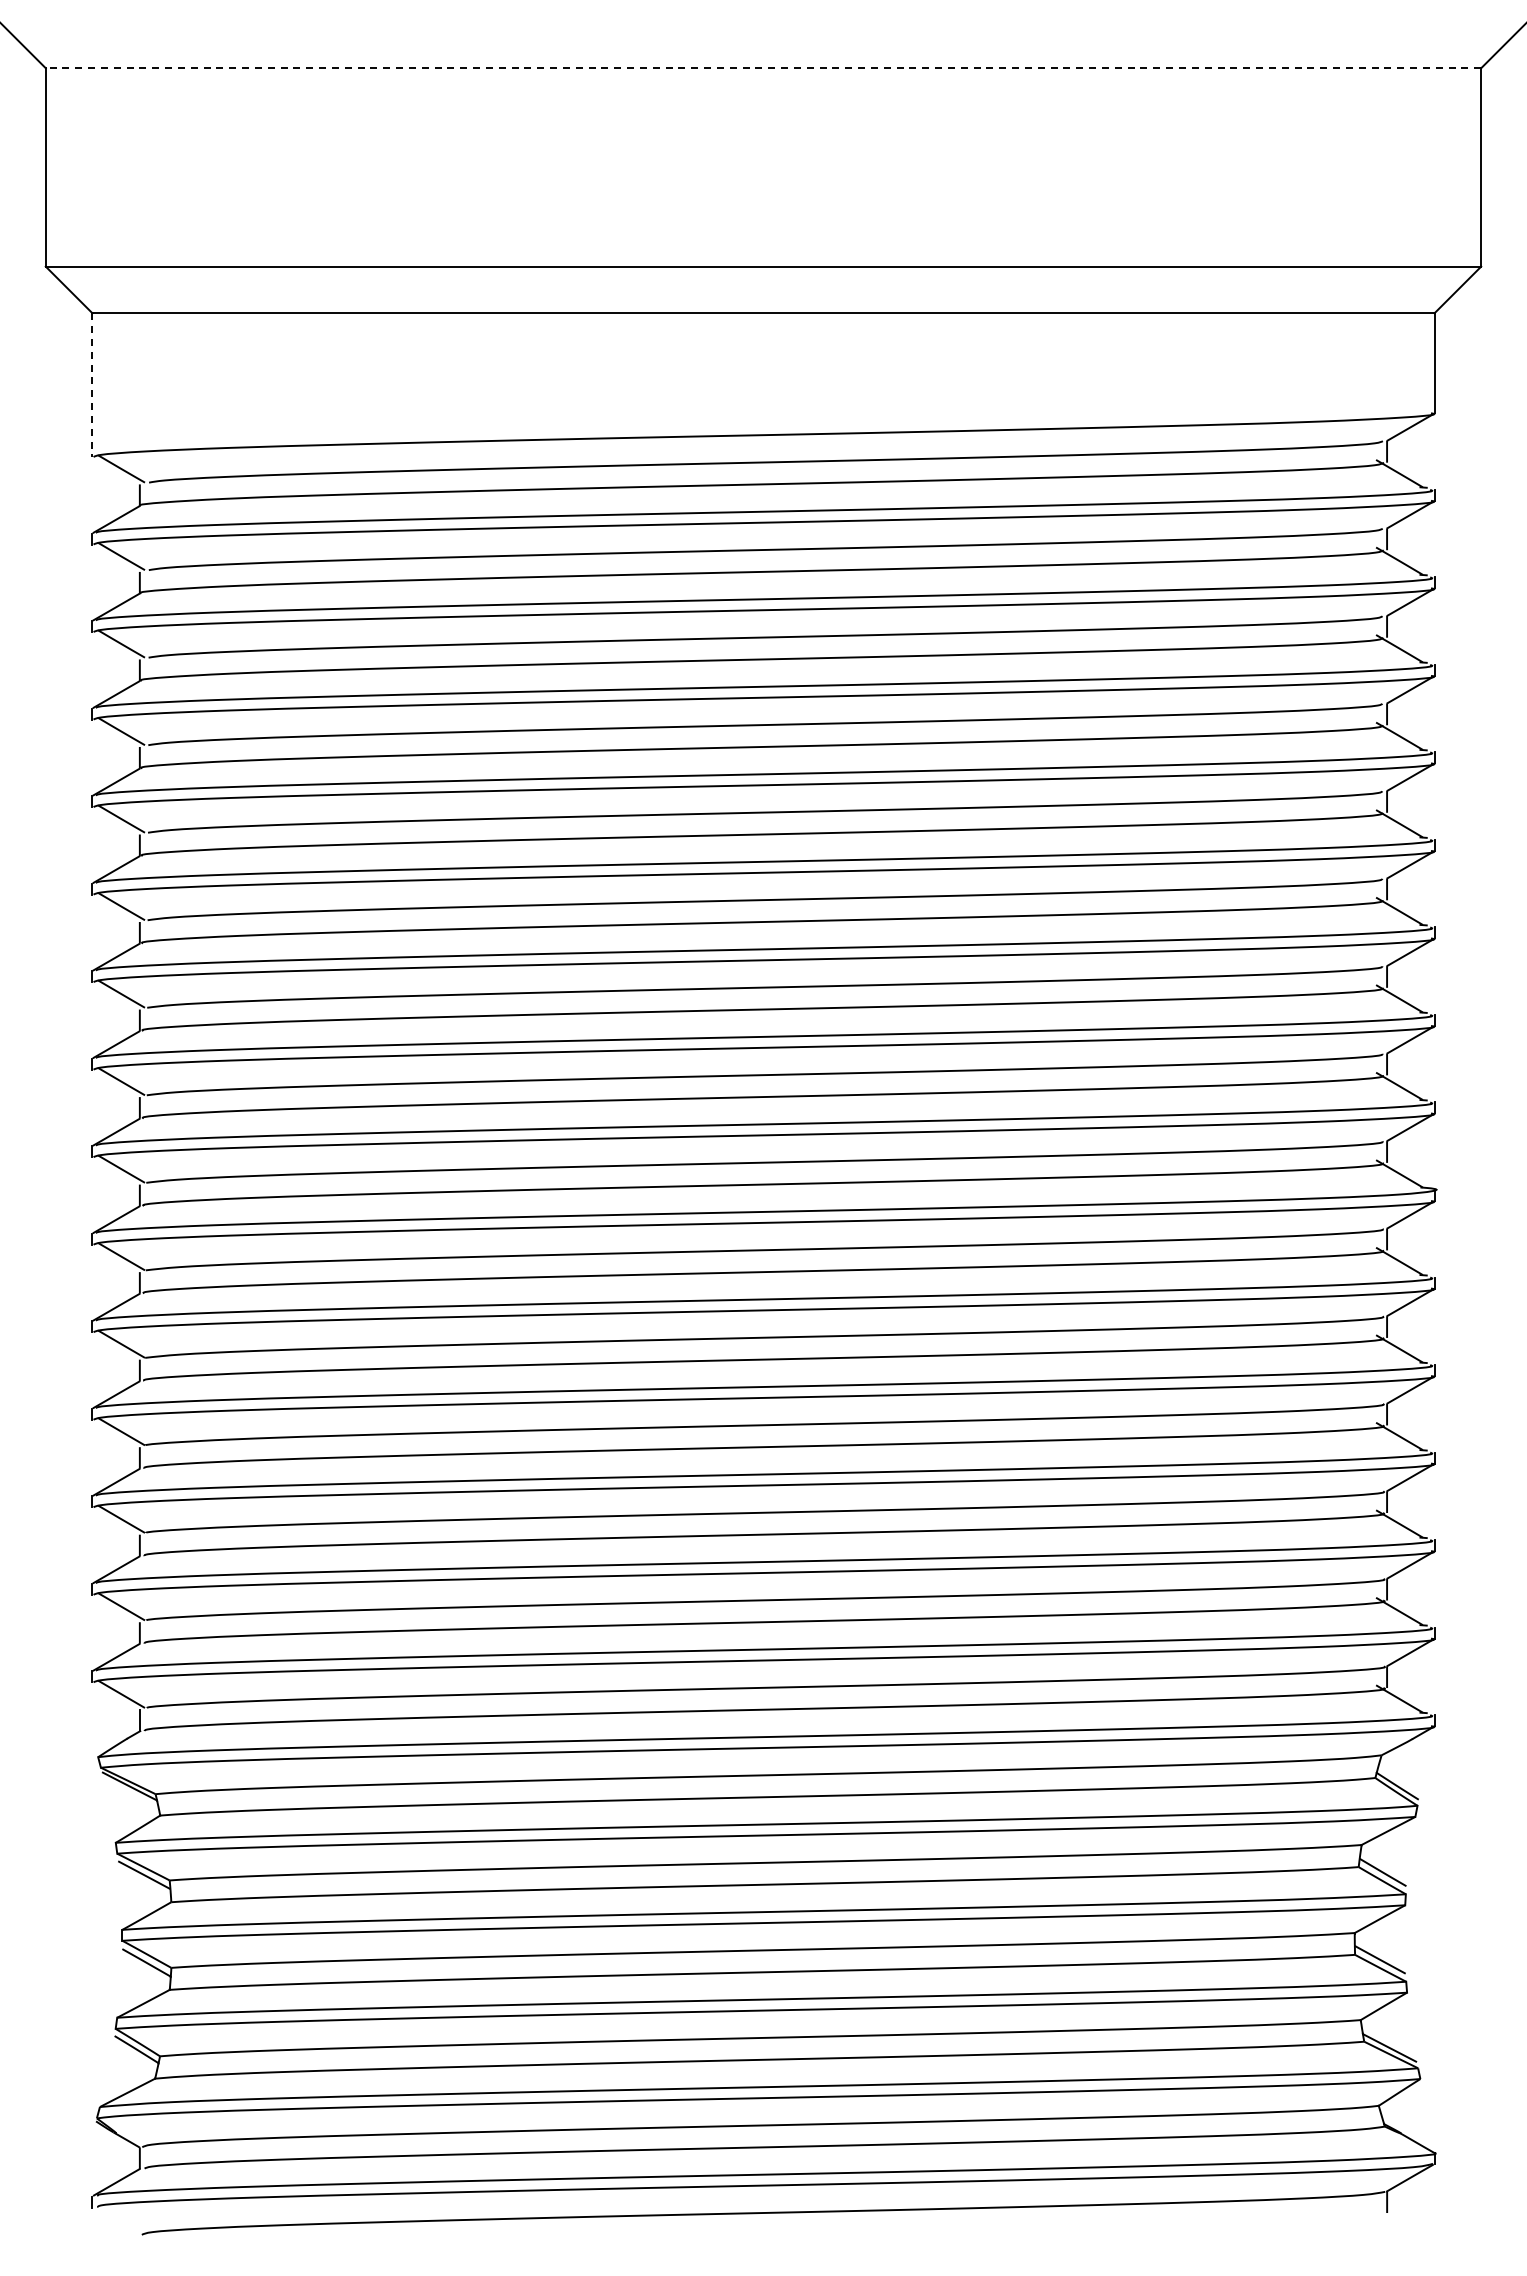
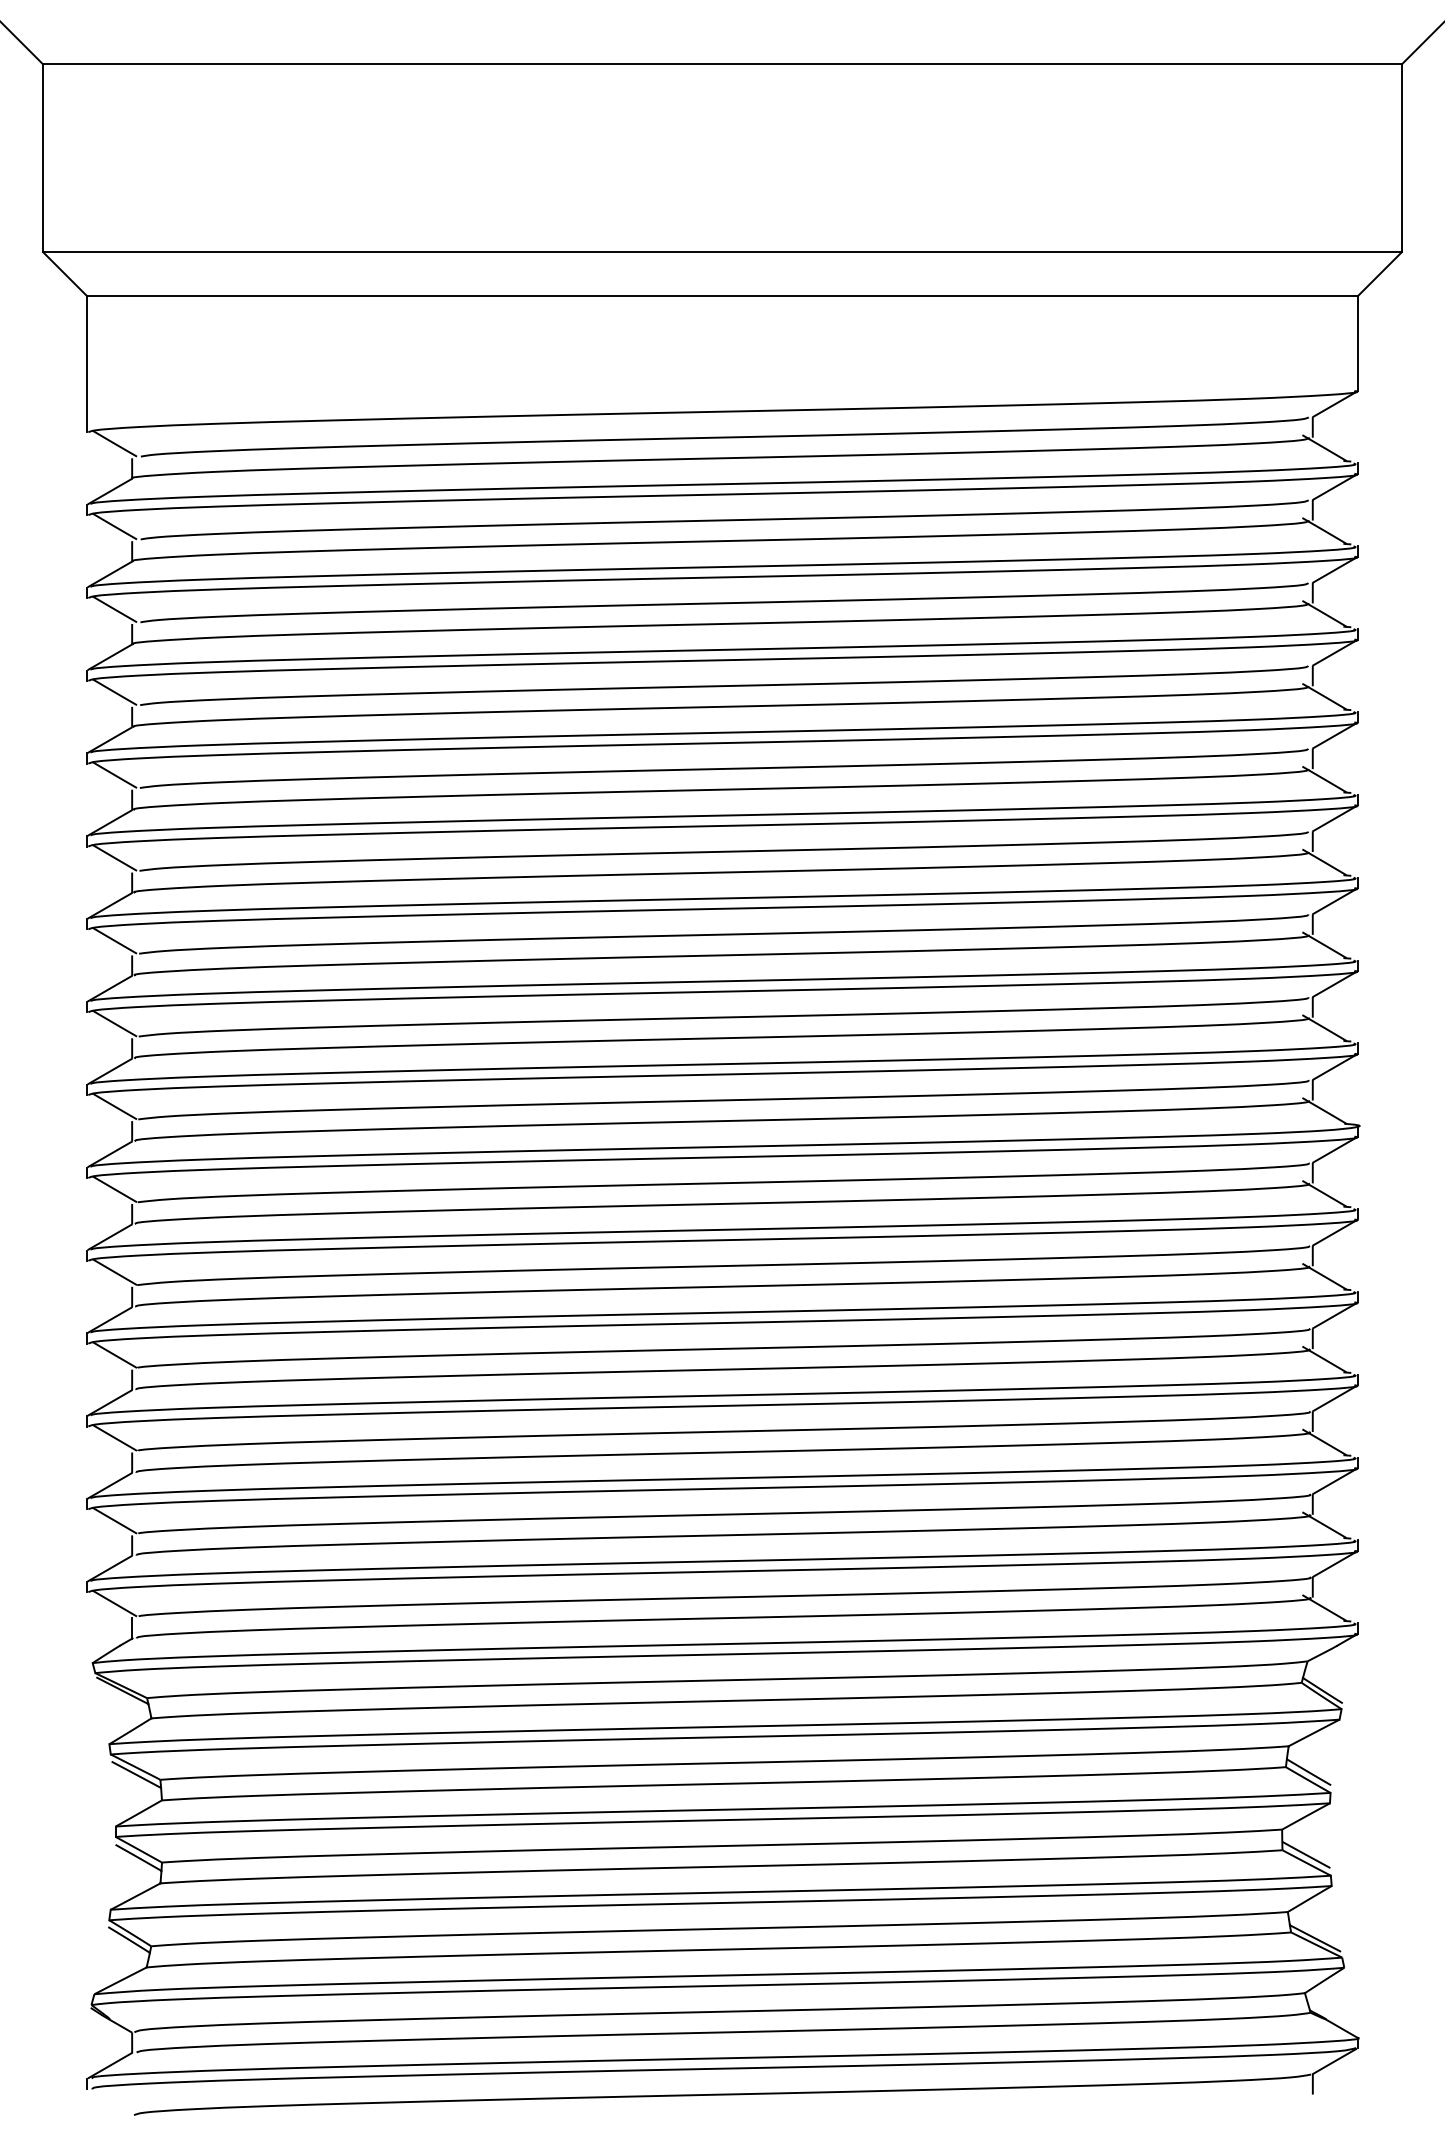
line: (763, 68) -> (722, 64), dashed -> solid
line: (92, 385) -> (87, 364), dashed -> solid

